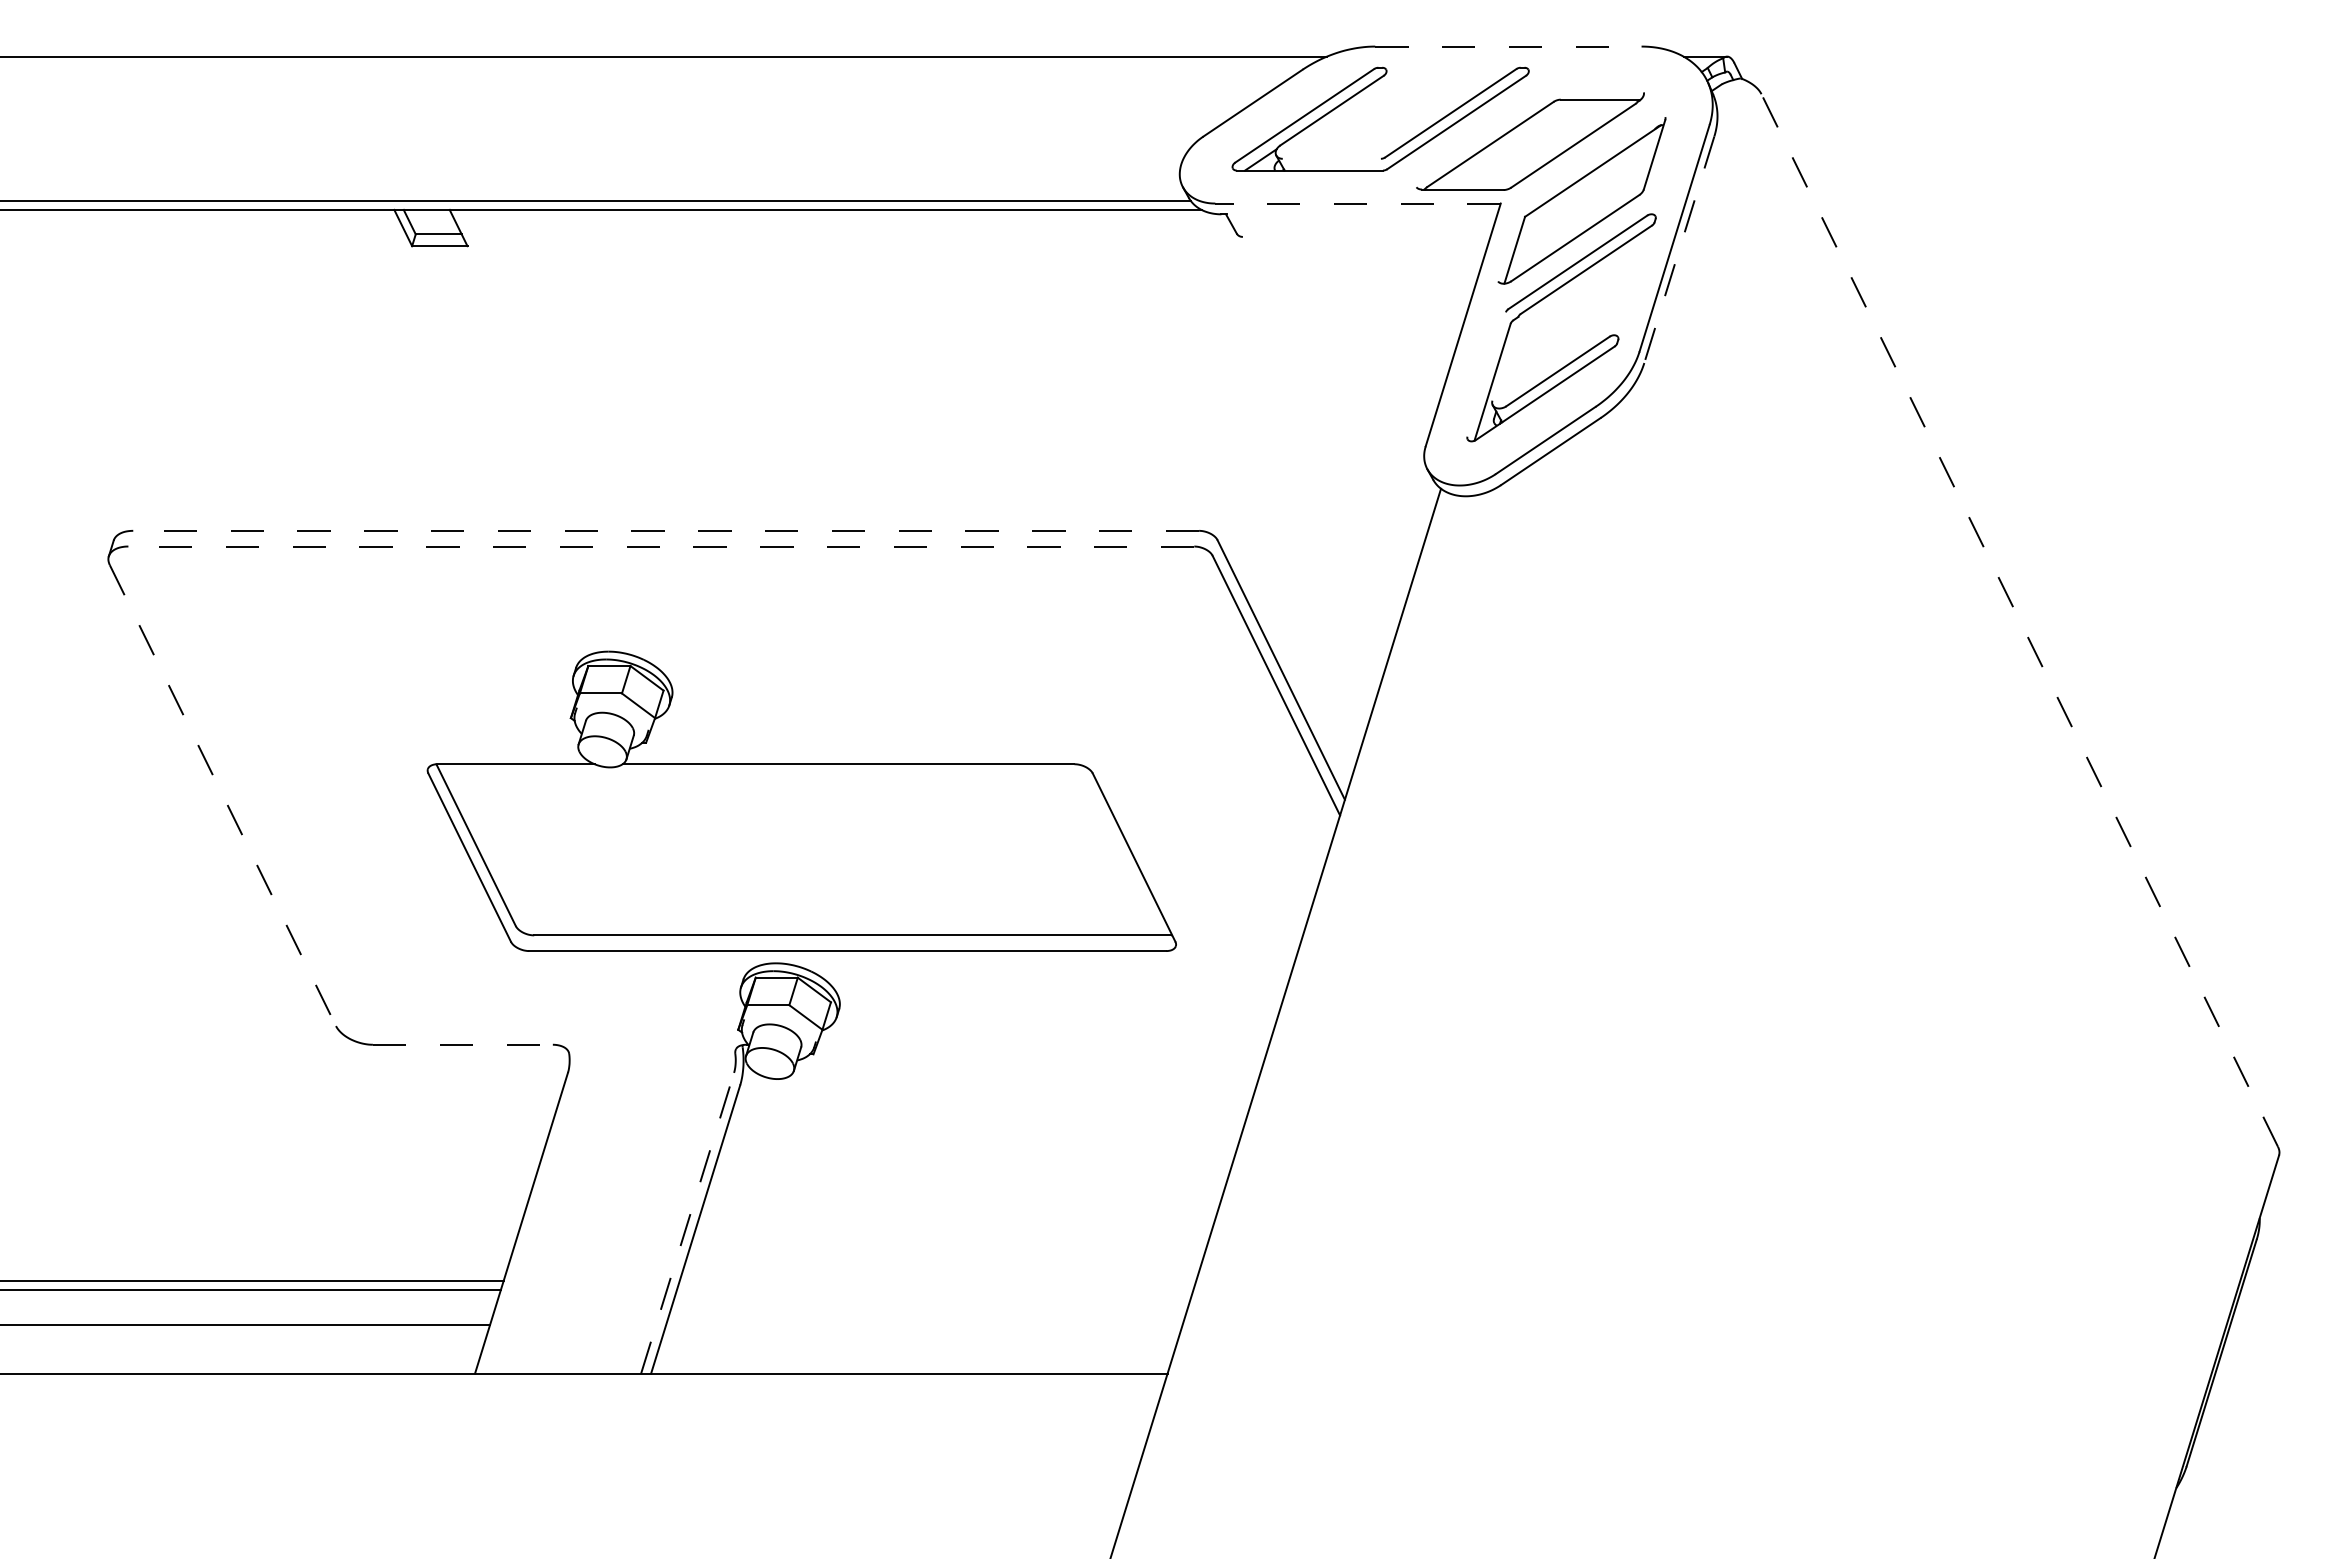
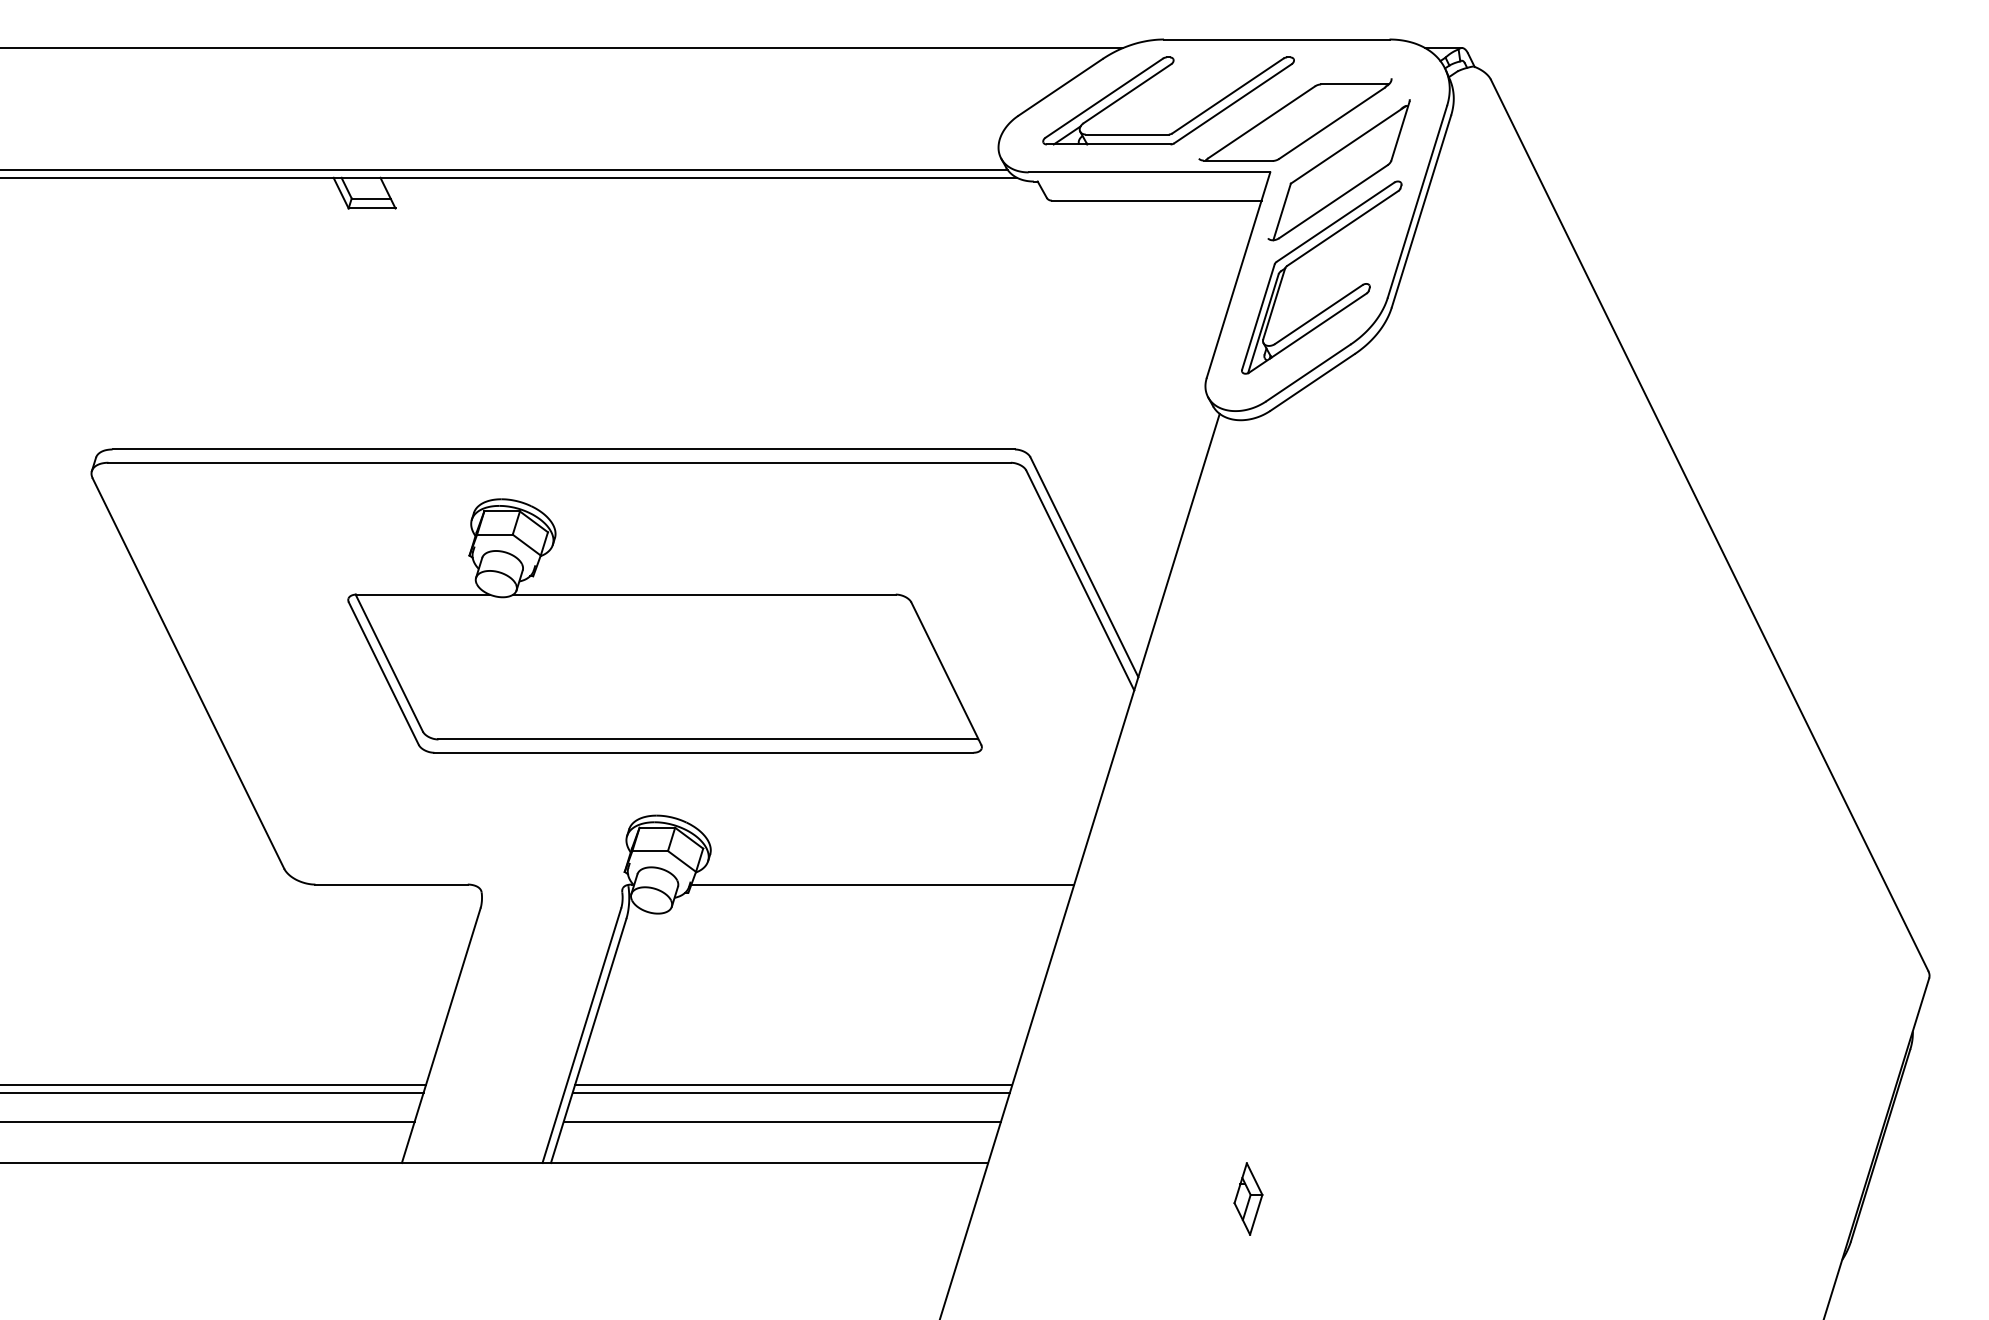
line: (1508, 46) -> (1276, 39), dashed -> solid
line: (1331, 158) -> (1126, 134), added
line: (1358, 203) -> (1149, 172), dashed -> solid
line: (1366, 236) -> (1156, 200), added
line: (1679, 249) -> (1421, 211), dashed -> solid
line: (1505, 358) -> (1274, 303), added
line: (1486, 374) -> (1258, 317), added
line: (666, 530) -> (564, 449), dashed -> solid
line: (661, 546) -> (559, 462), dashed -> solid
line: (2019, 620) -> (1709, 525), dashed -> solid
line: (222, 795) -> (188, 673), dashed -> solid
part: (801, 800) -> (664, 625), moved
line: (462, 1044) -> (391, 884), dashed -> solid
line: (1043, 1044) -> (883, 884), added
line: (687, 1222) -> (581, 1035), dashed -> solid
line: (937, 1281) -> (793, 1084), added
line: (934, 1290) -> (790, 1092), added
line: (924, 1325) -> (782, 1122), added
part: (1474, 1416) -> (1248, 1199), added

